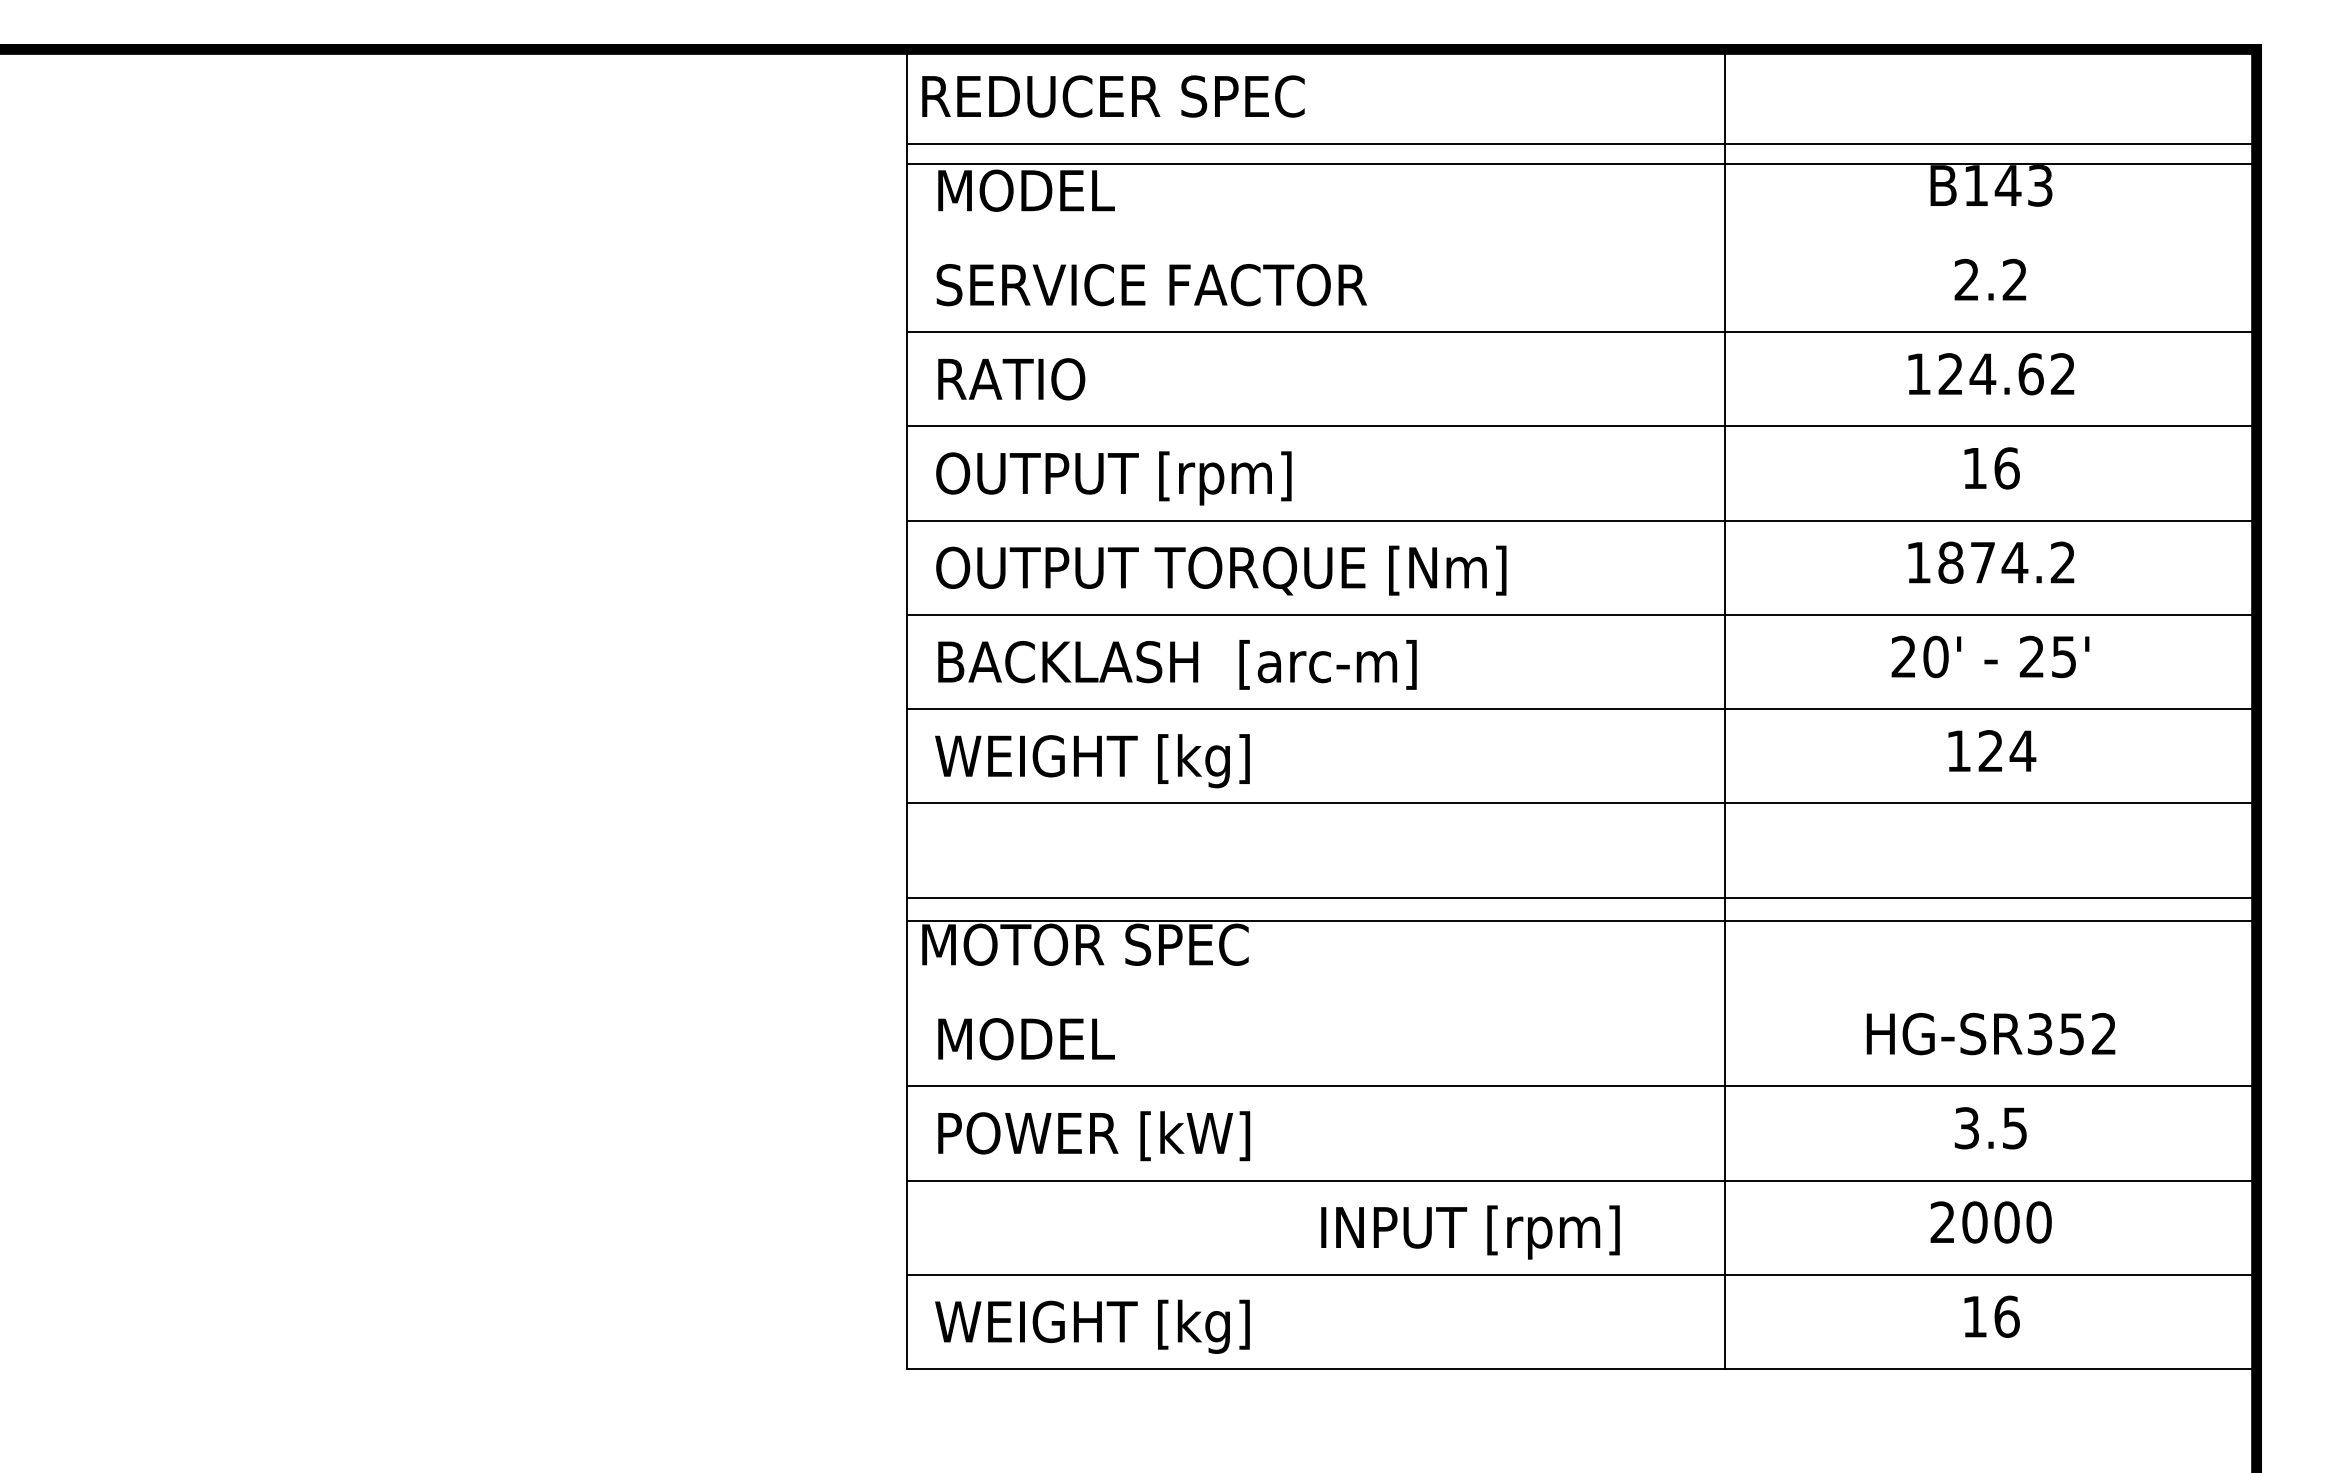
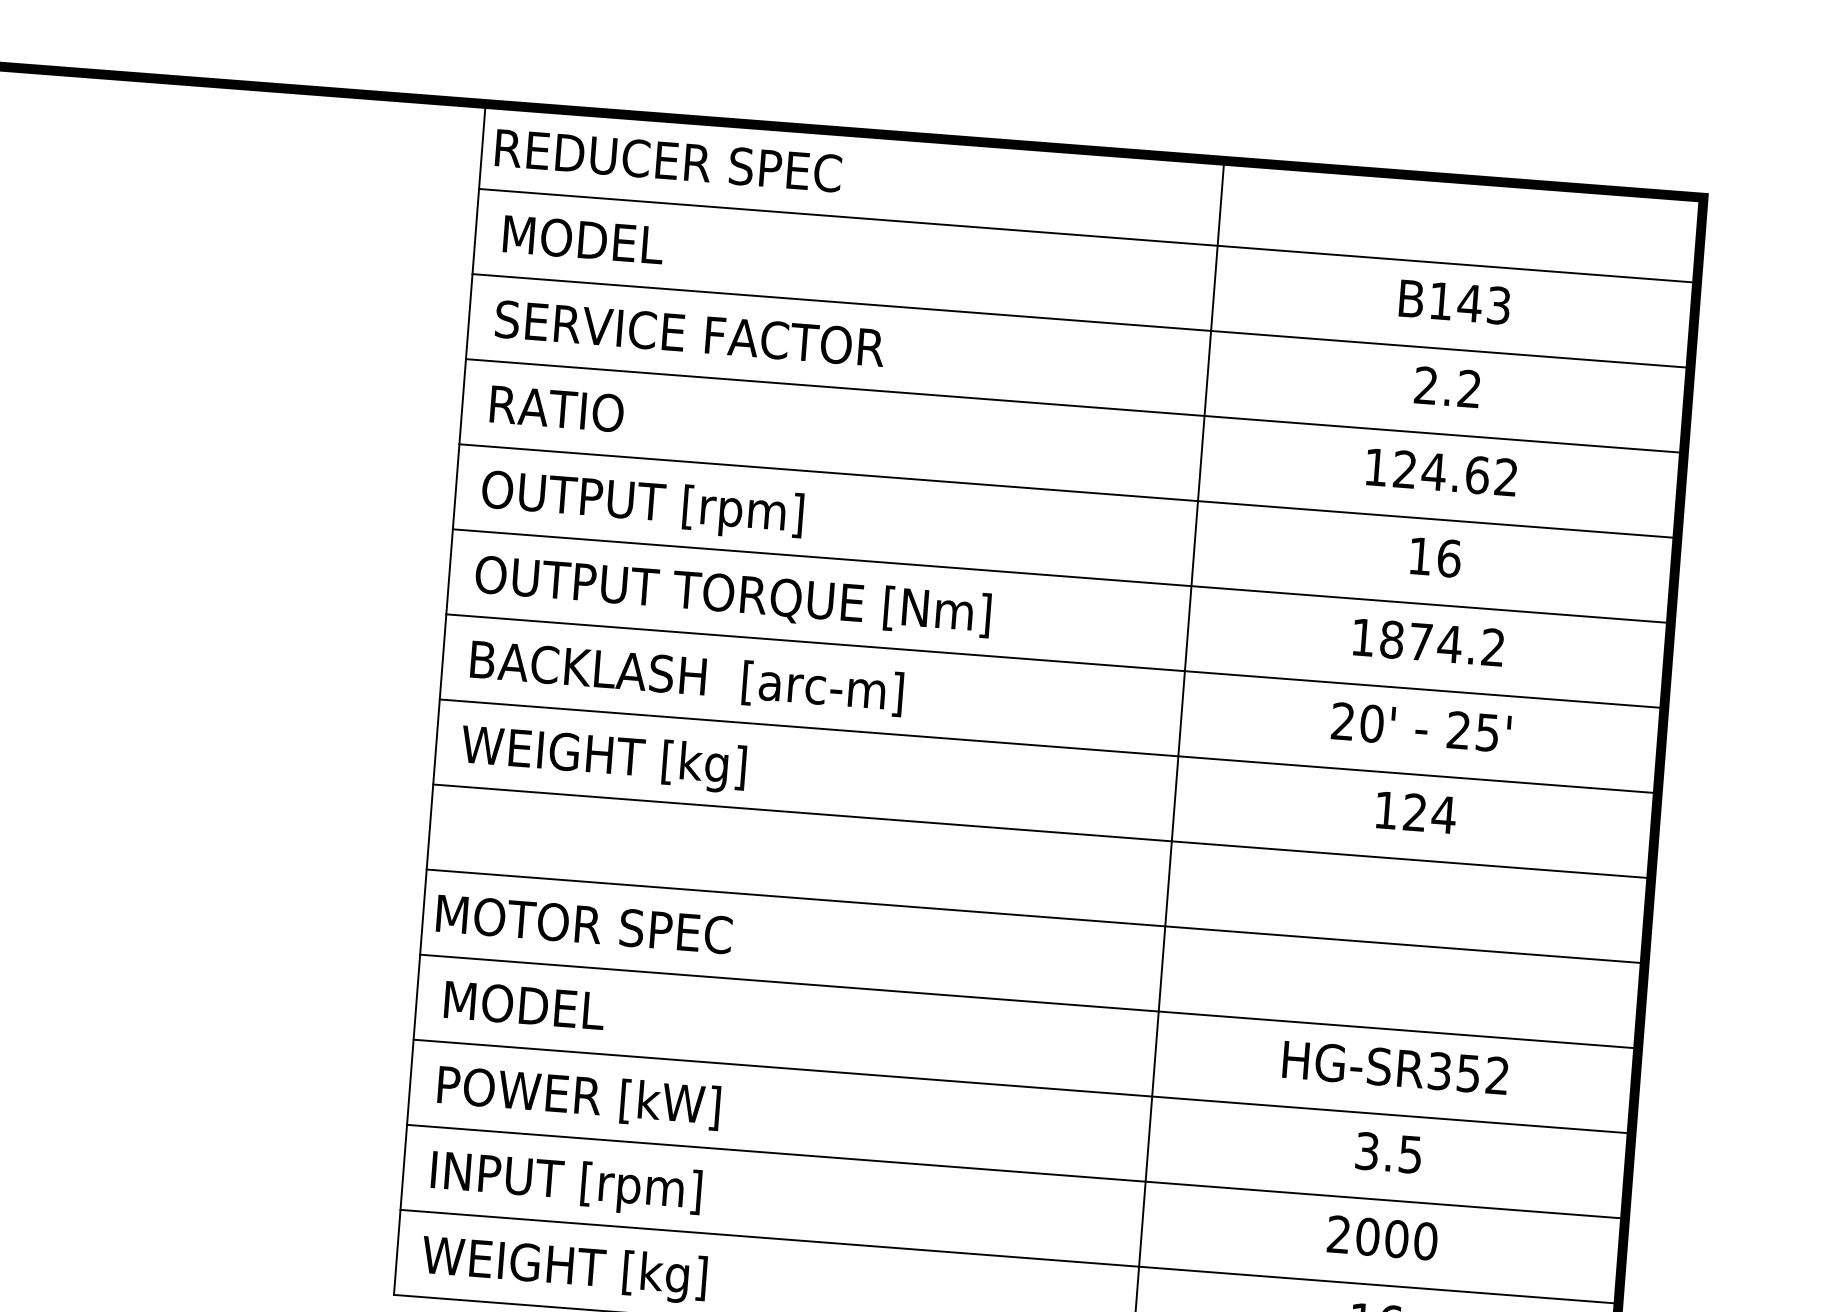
line: (1581, 163) -> (1081, 320), moved
line: (1581, 920) -> (1028, 1001), moved
text: (1470, 1232) -> (566, 1184), moved

